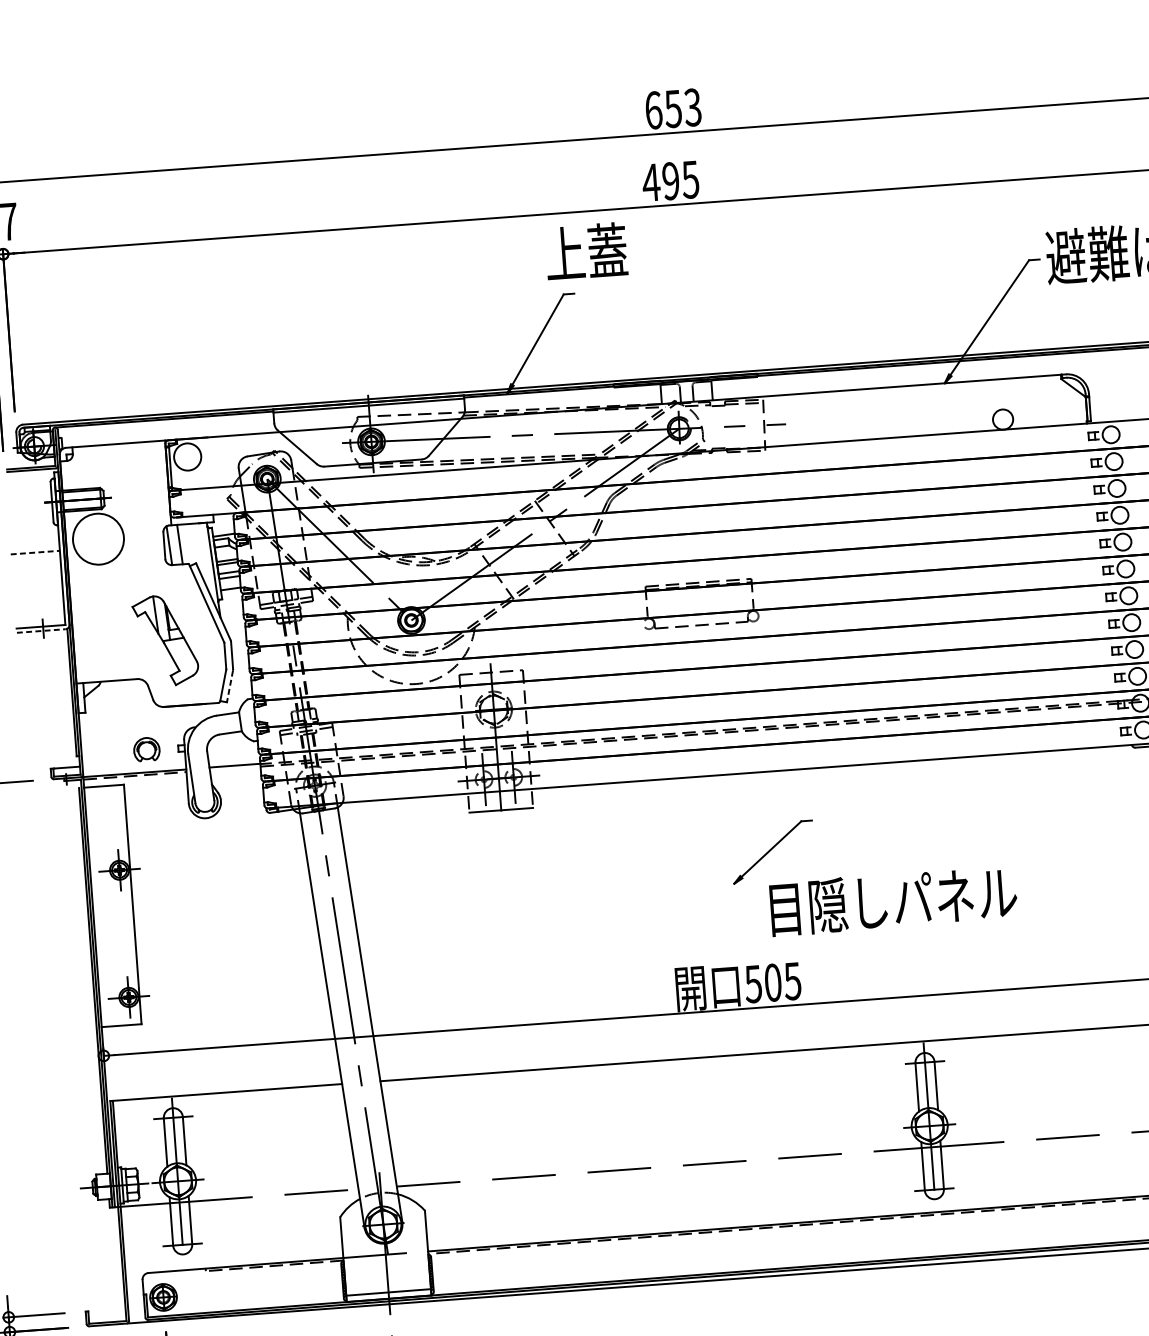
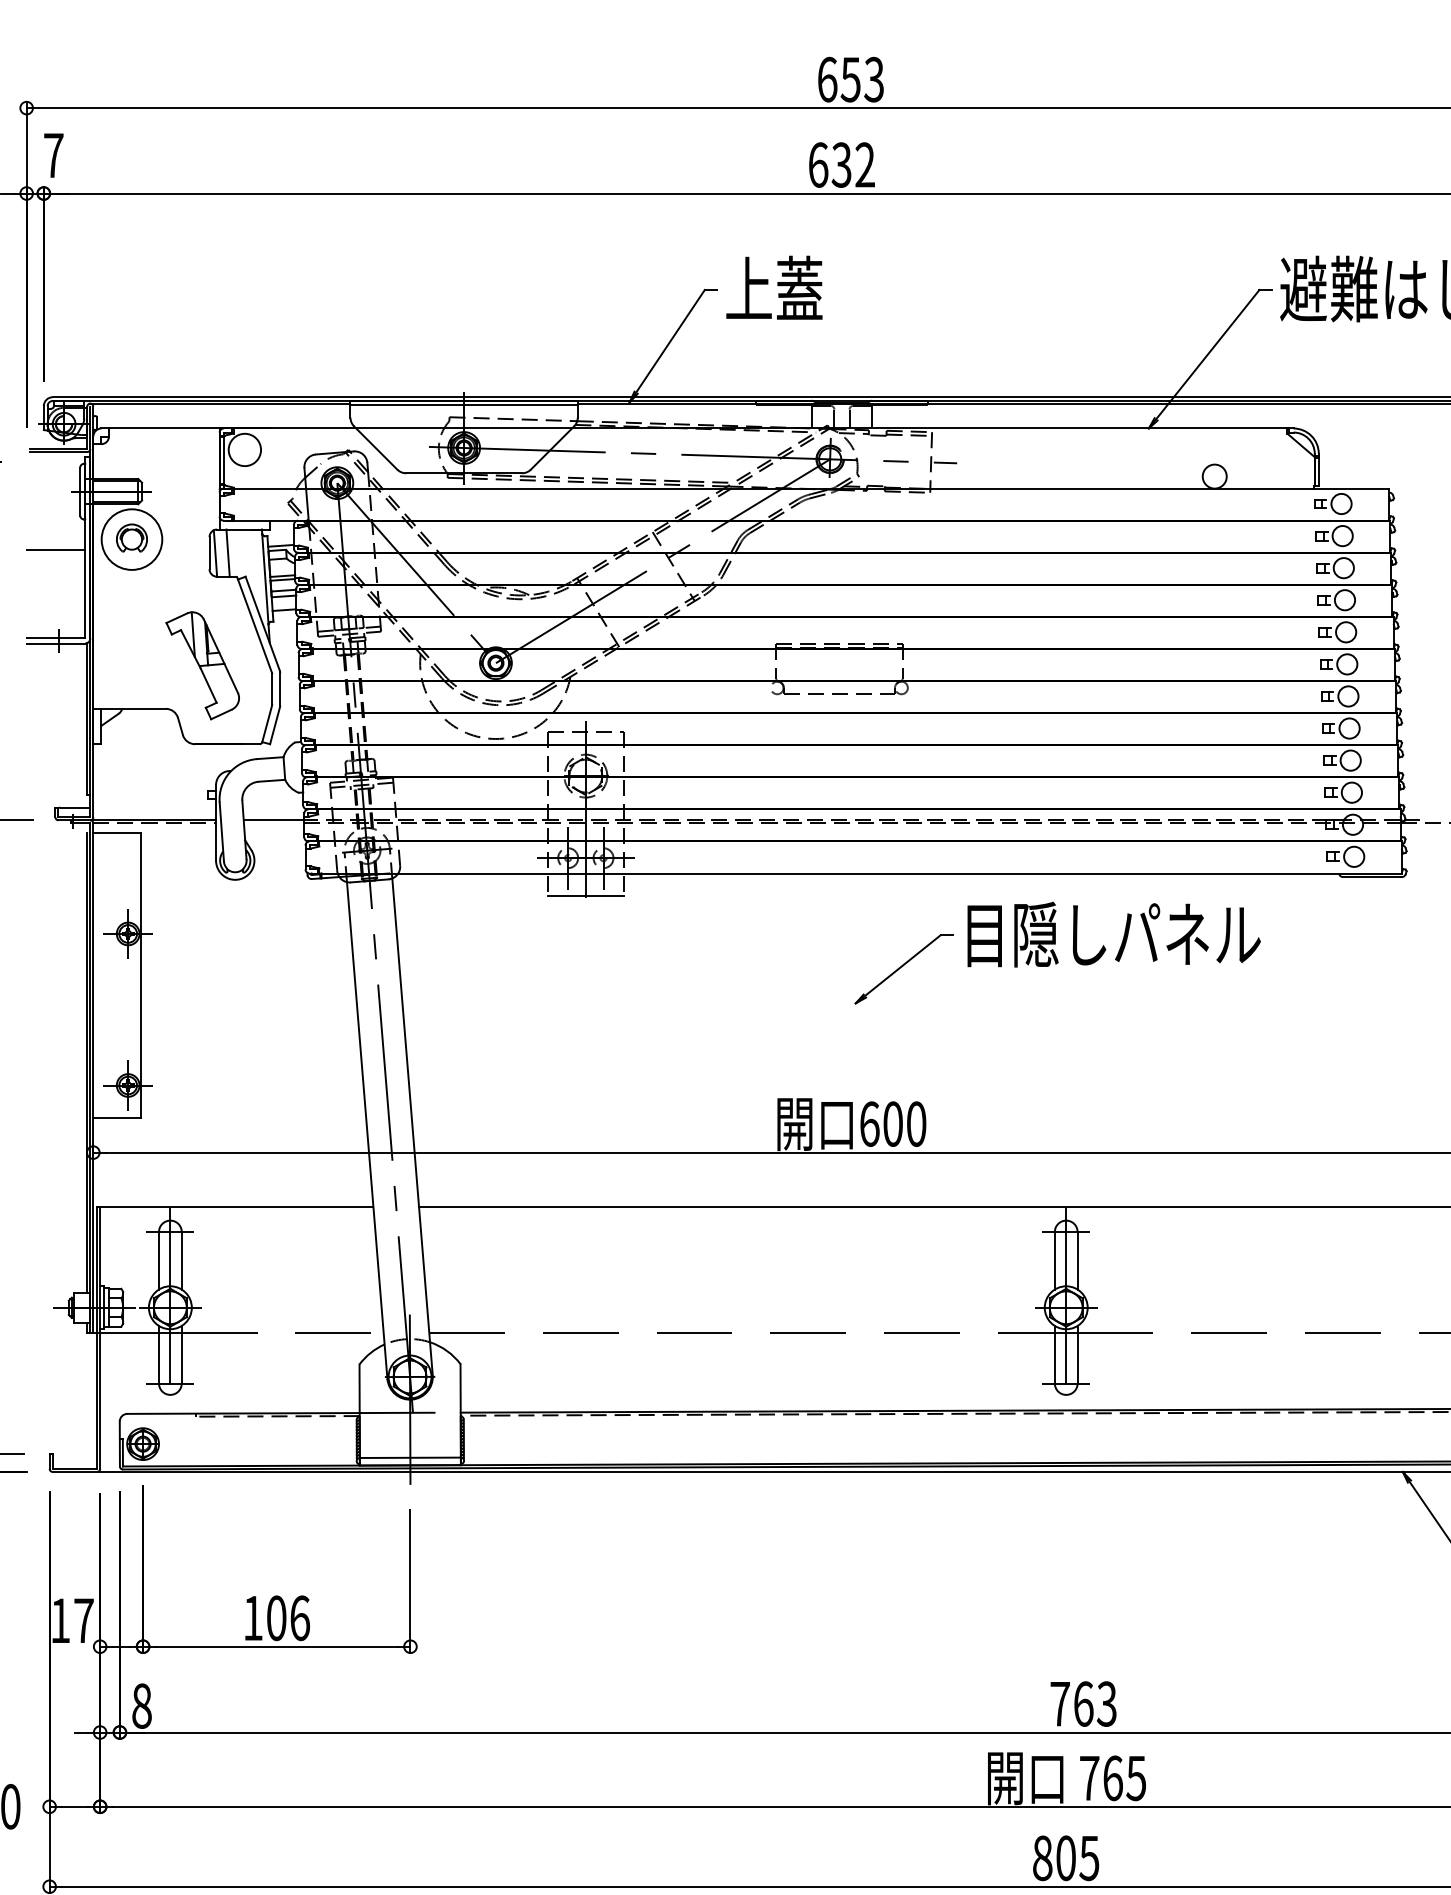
text: (669, 180) -> (840, 164), 495 -> 632
text: (586, 251) -> (774, 287), moved
line: (35, 552) -> (56, 550), dashed -> solid
line: (41, 630) -> (56, 643), dashed -> solid
line: (229, 687) -> (274, 726), dashed -> solid
part: (146, 748) -> (131, 537), moved
text: (893, 900) -> (1113, 934), moved
text: (772, 982) -> (892, 1123), 505 -> 600

